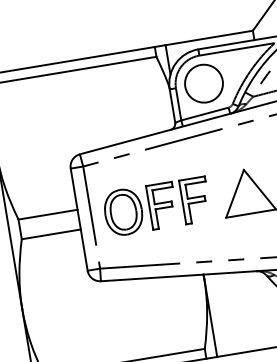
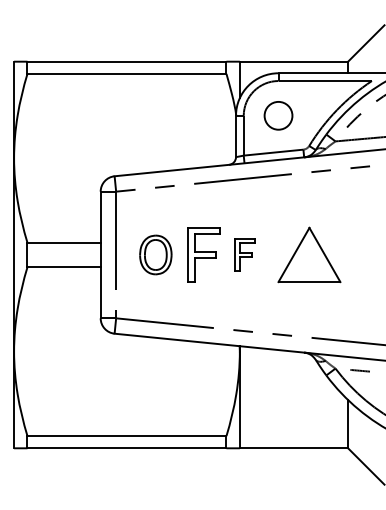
circle: (203, 83) -> (278, 115), size x0.6
part: (195, 200) -> (244, 254), size x0.6
part: (123, 211) -> (155, 254), size x0.7

